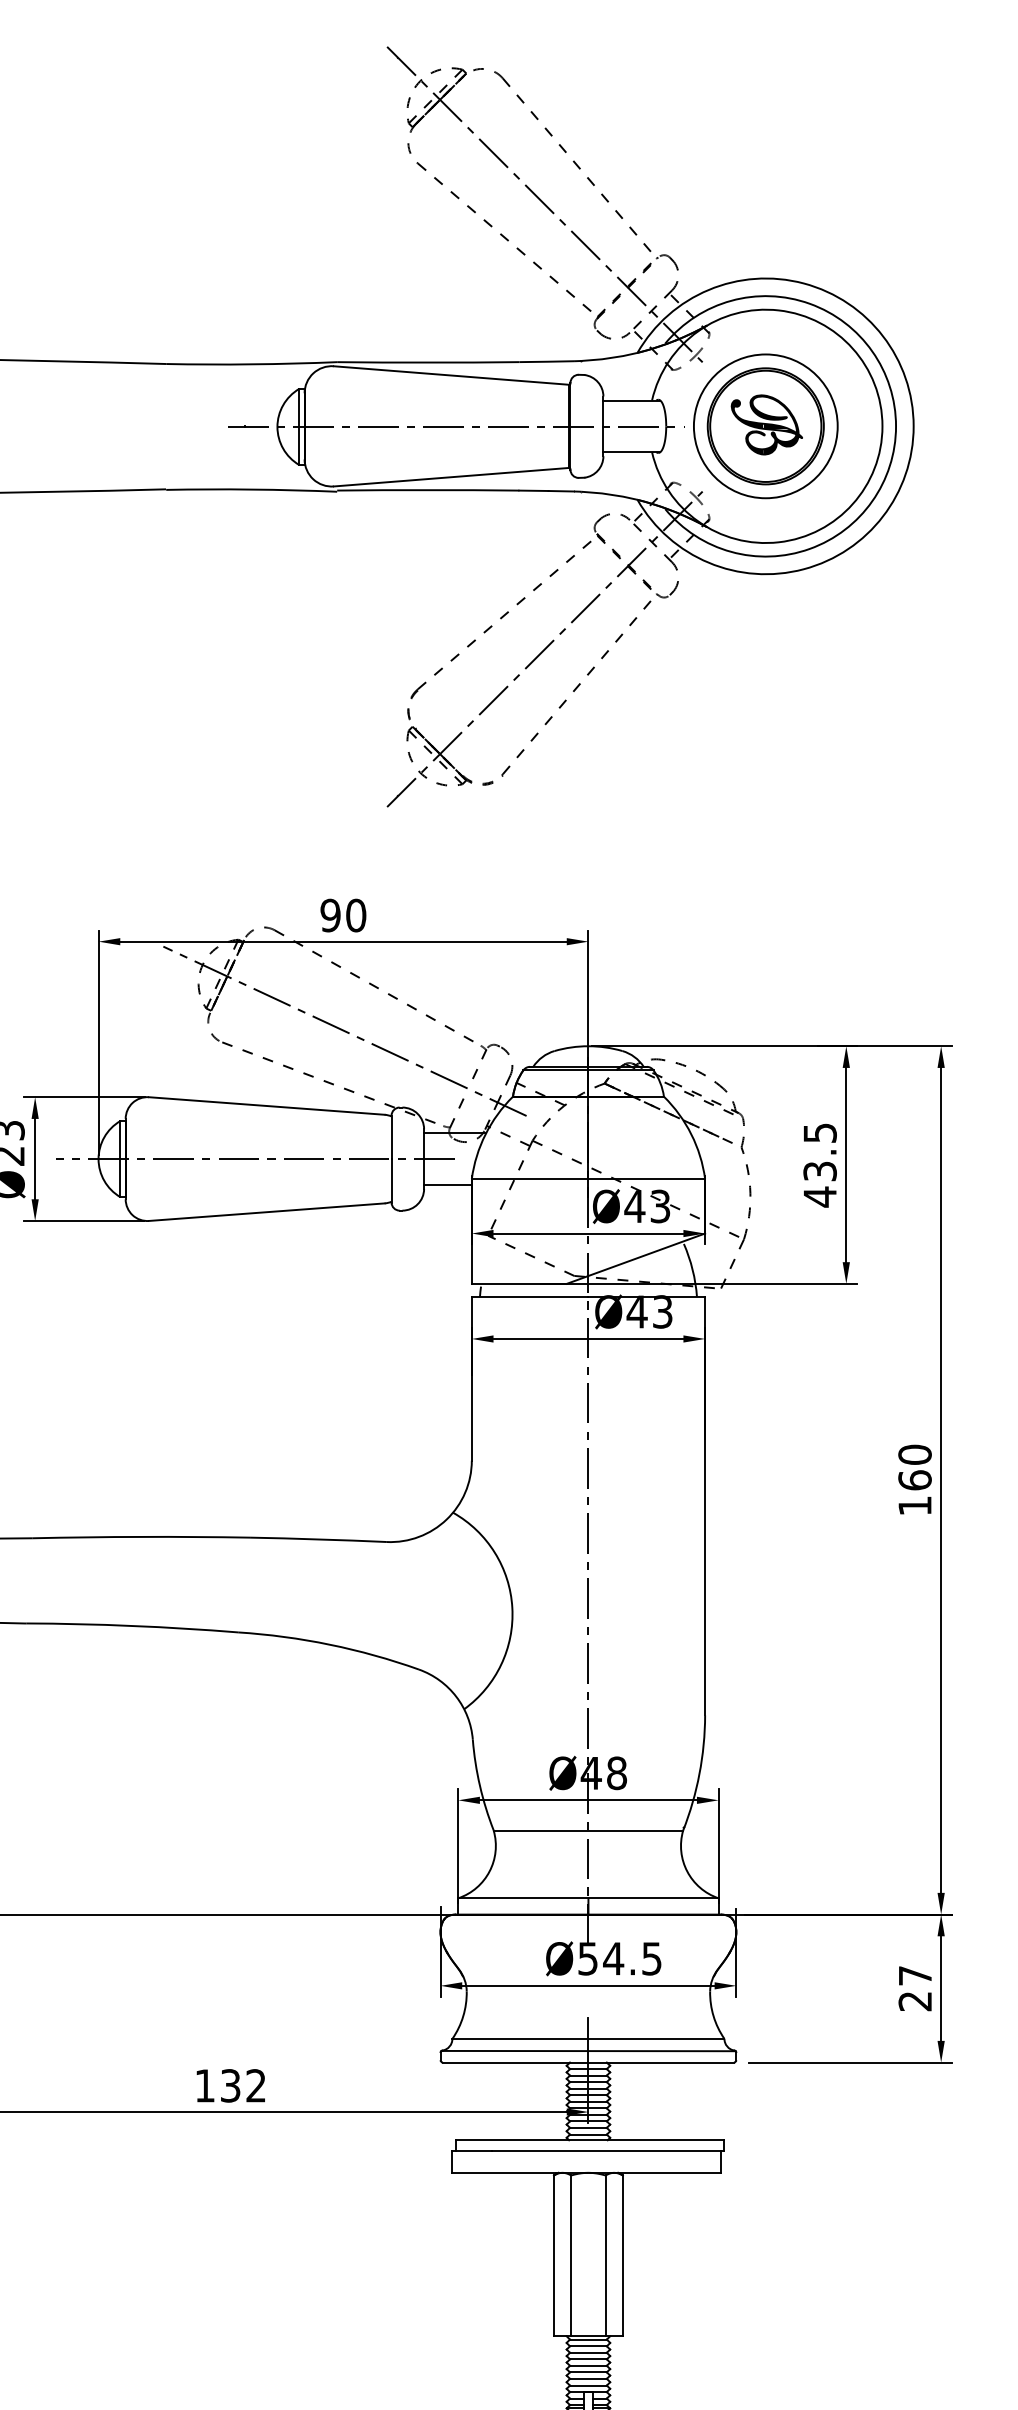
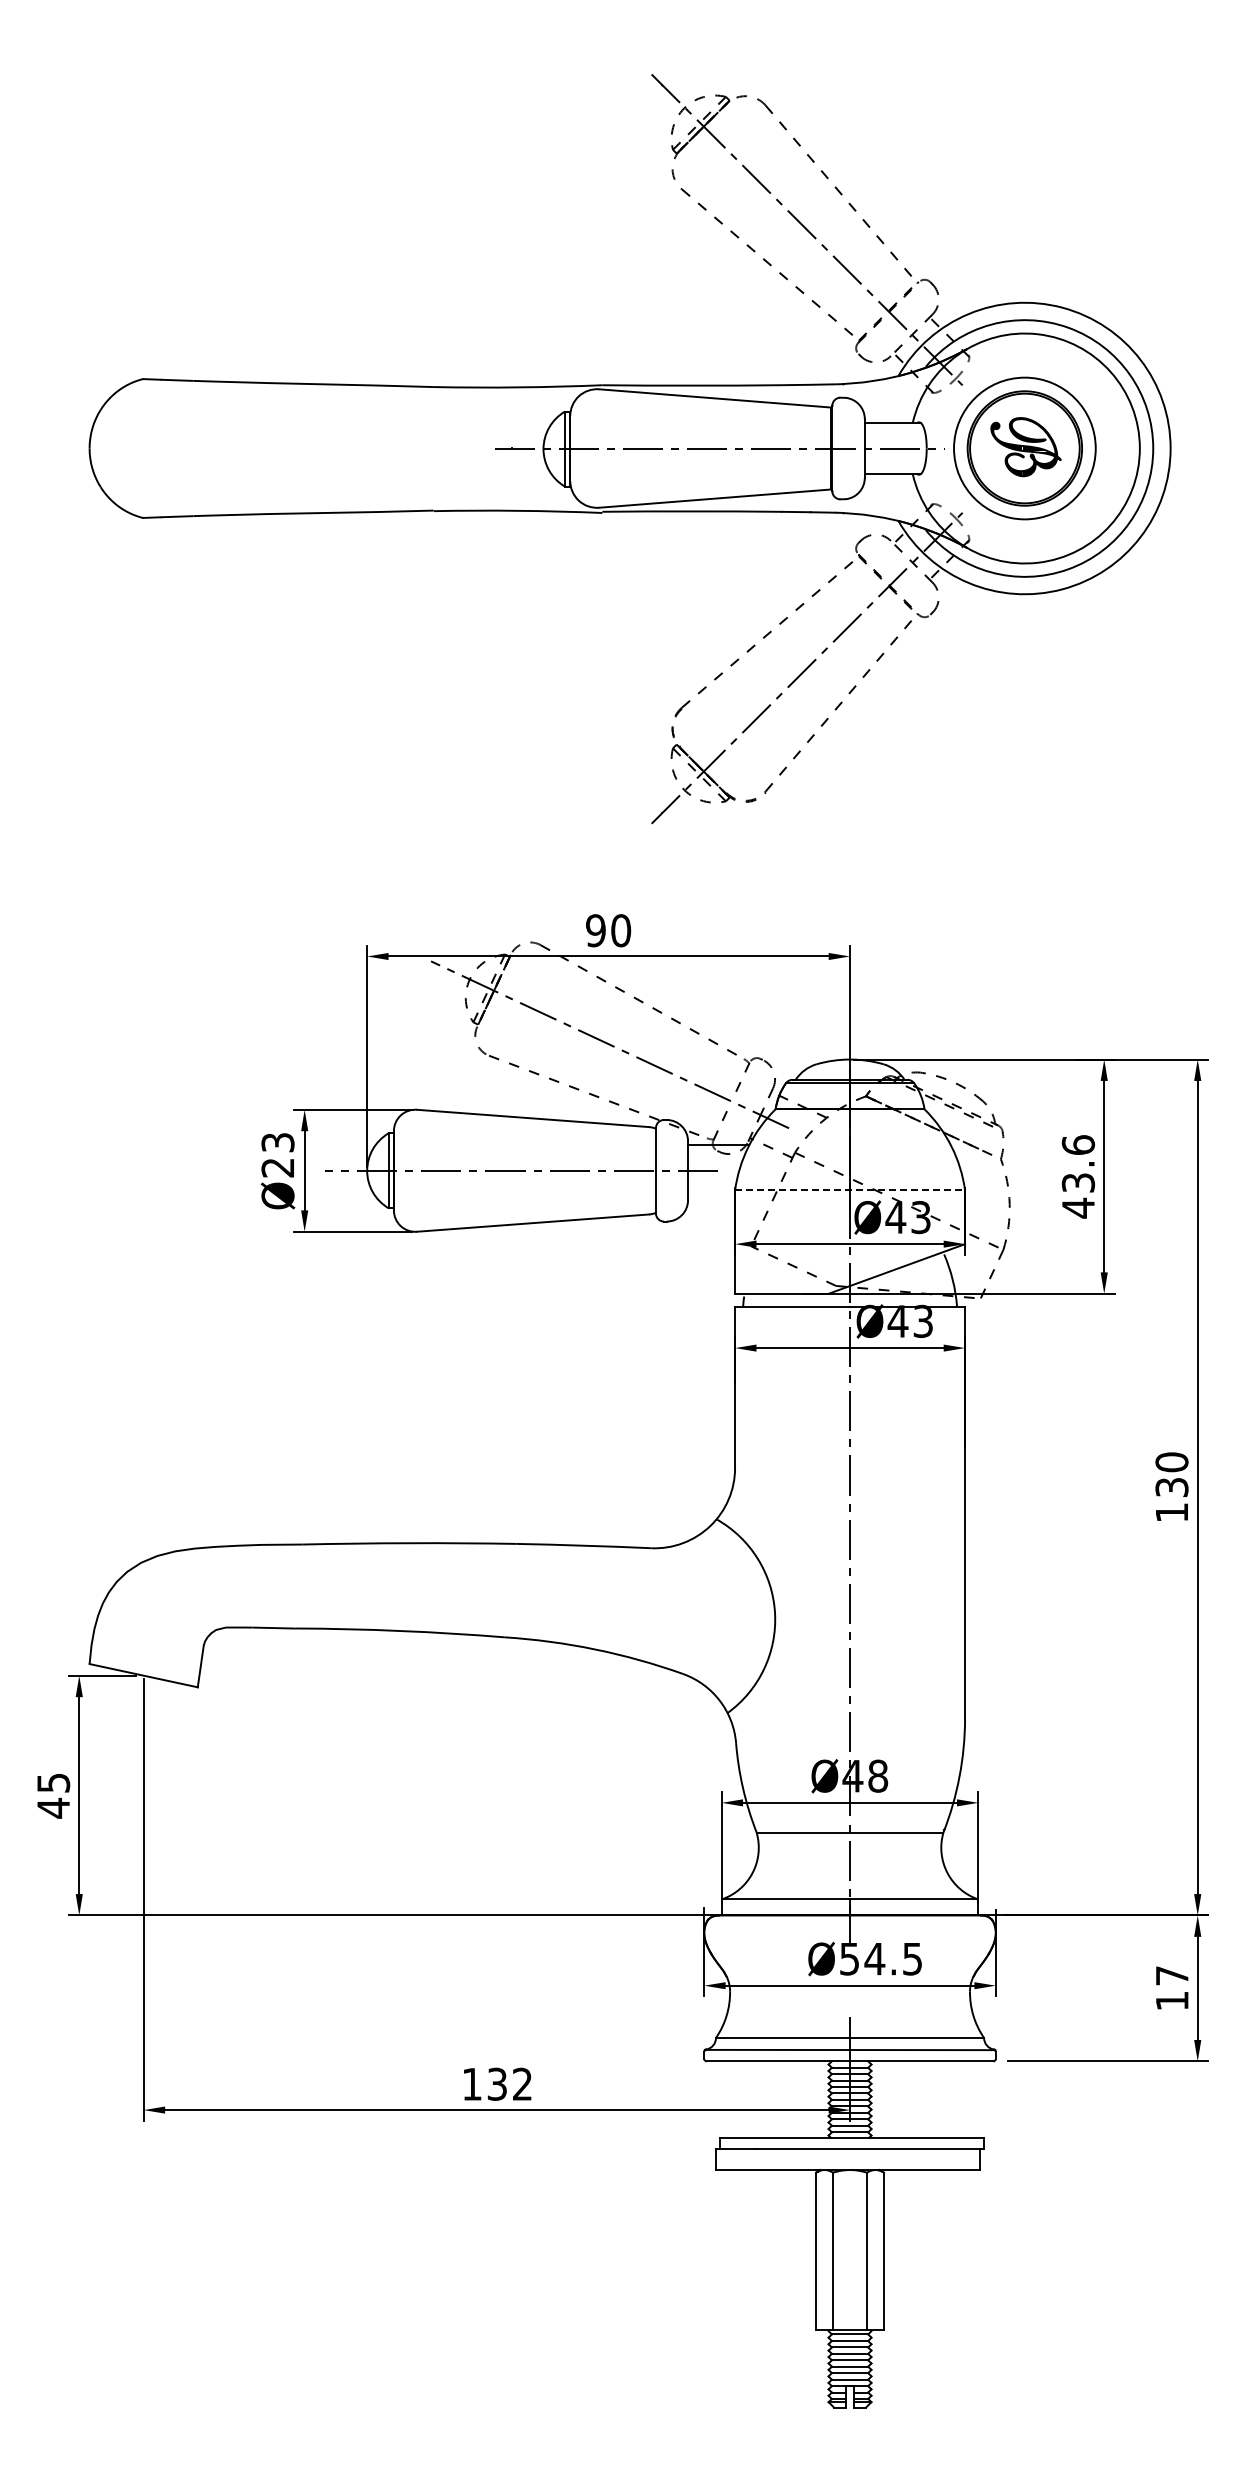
text: (820, 1132) -> (1078, 1144), 43.5 -> 43.6
line: (588, 1179) -> (850, 1190), solid -> dashed
line: (447, 1185) -> (711, 1196), removed
text: (914, 1480) -> (1171, 1487), 160 -> 130
text: (914, 2001) -> (1171, 2001), 27 -> 17

